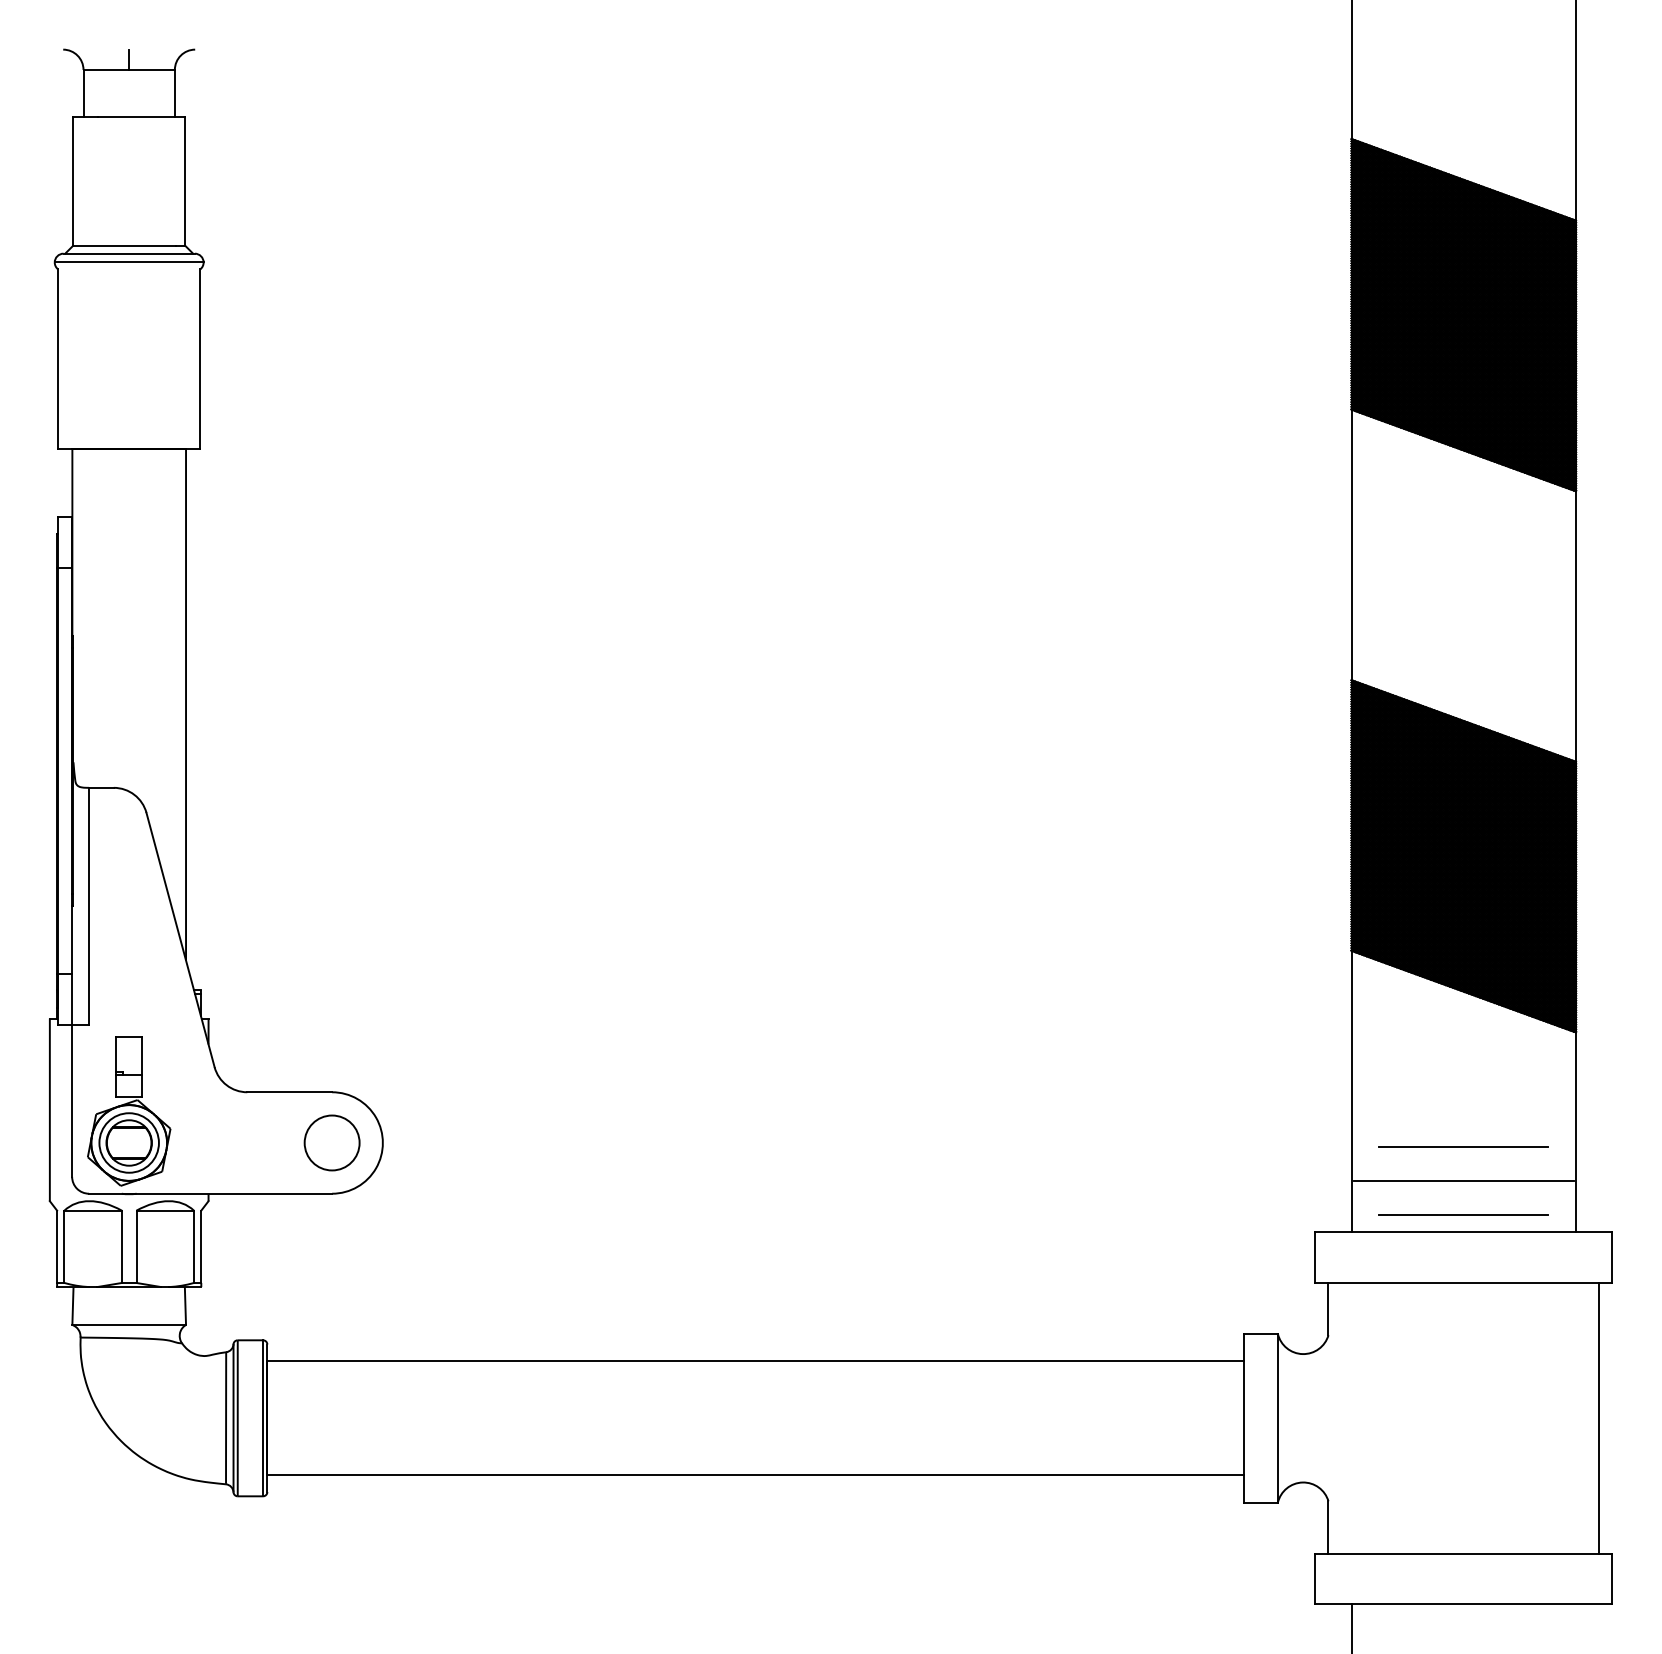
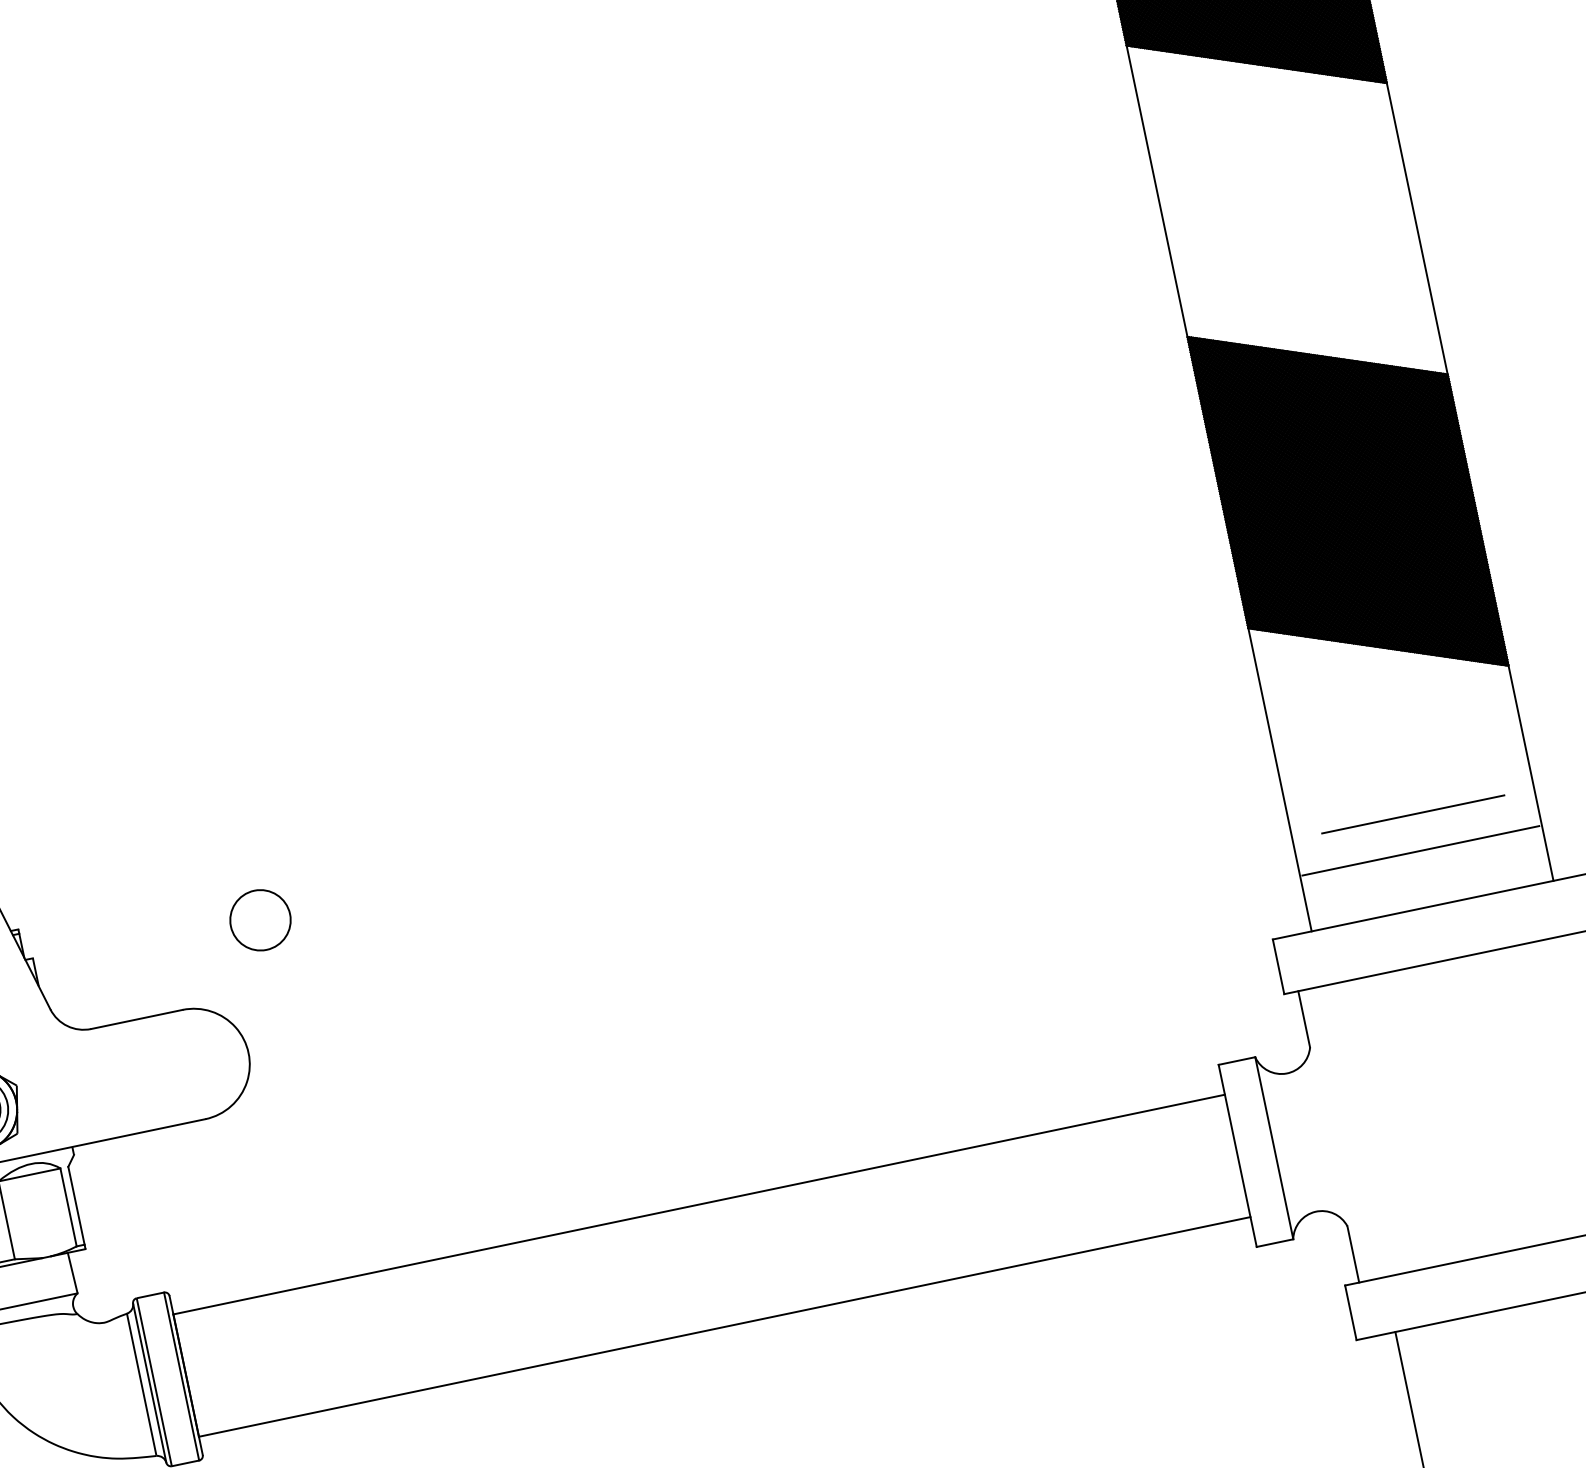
circle: (331, 1142) -> (259, 919), moved
line: (1463, 1214) -> (1428, 887), removed

